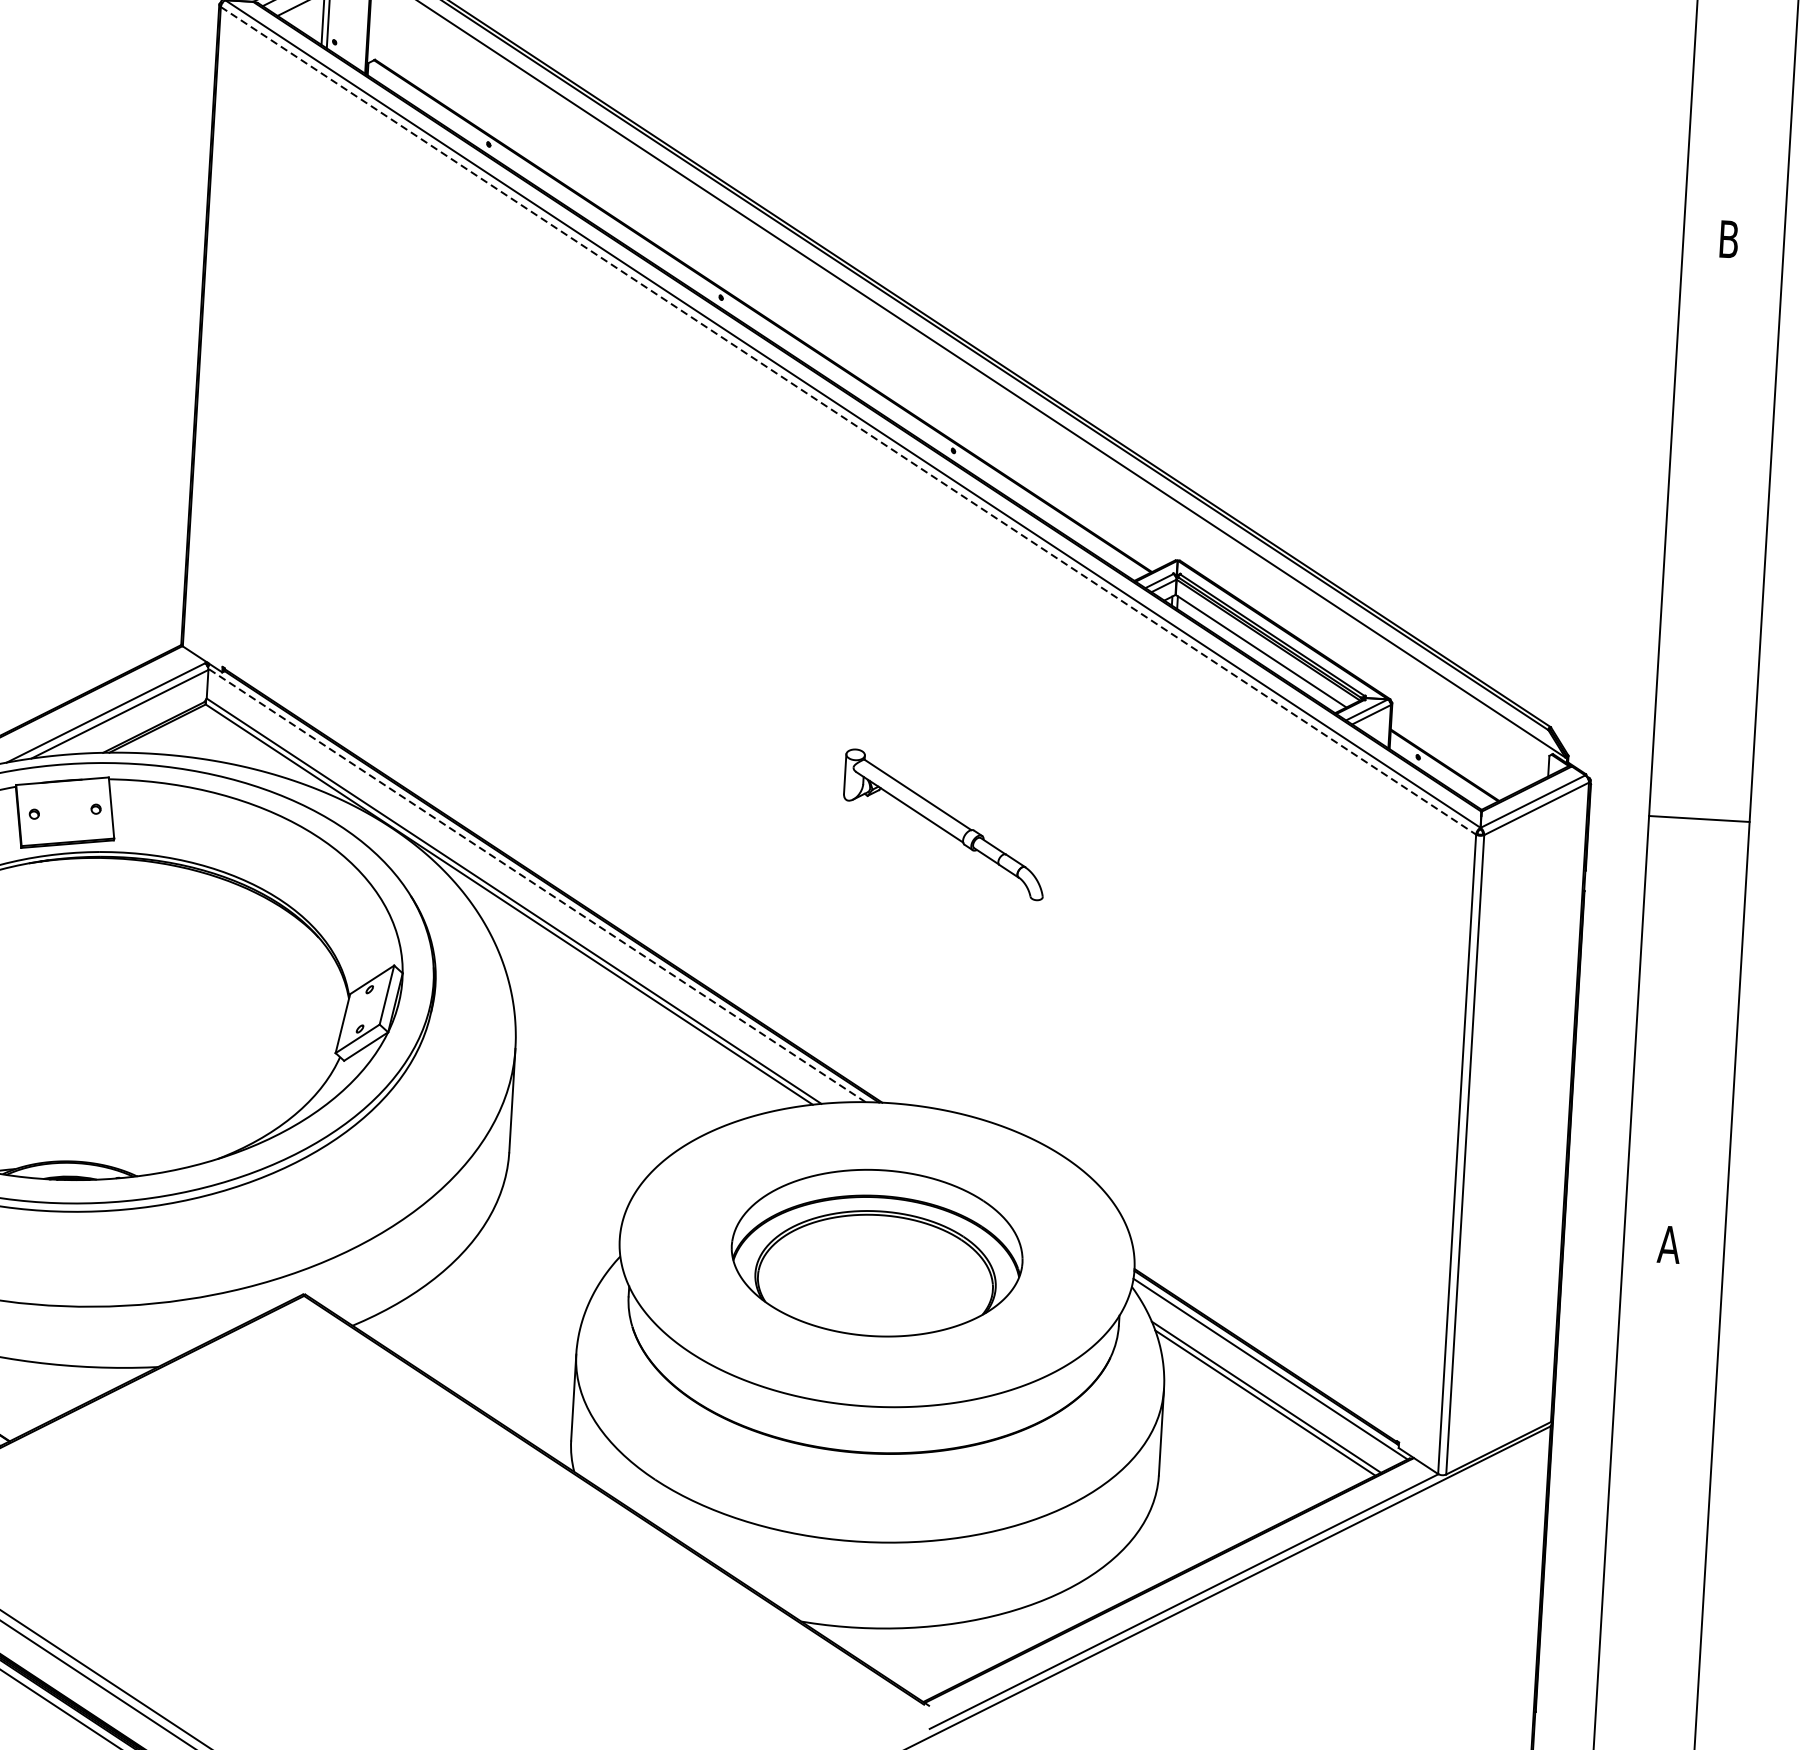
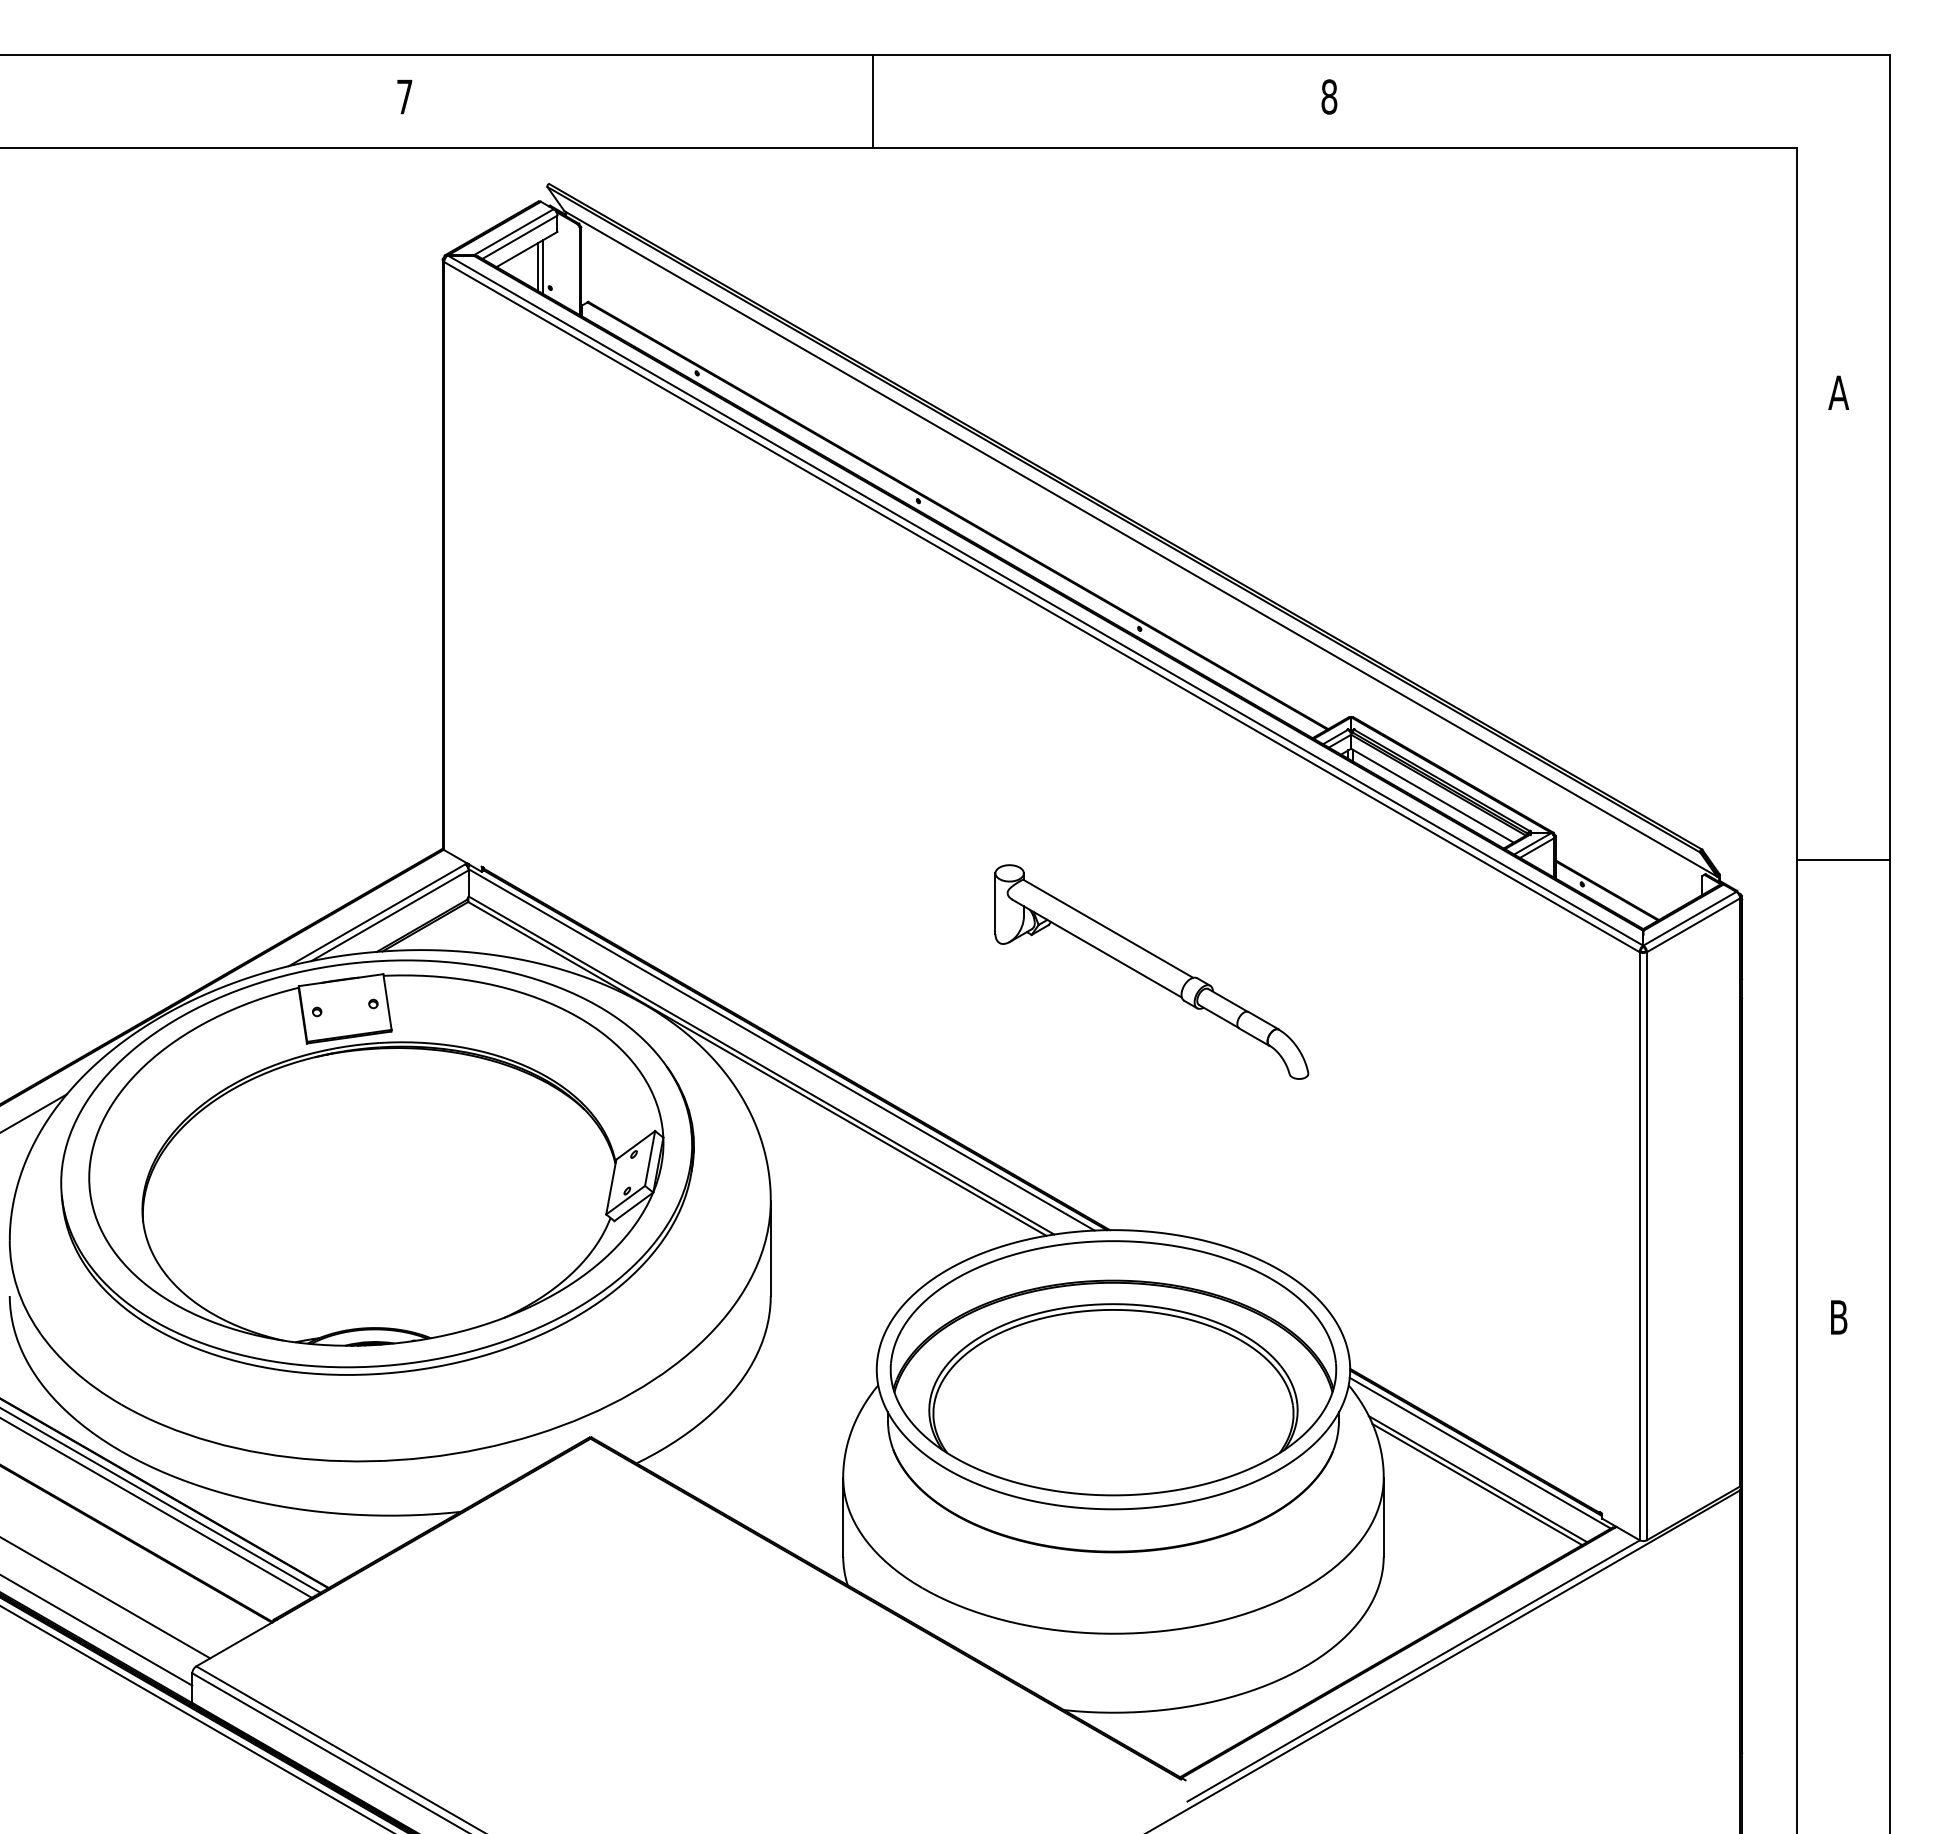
text: (1728, 238) -> (1838, 392), B -> A
line: (849, 421) -> (1042, 607), dashed -> solid
line: (1699, 818) -> (1843, 859), moved
part: (944, 824) -> (1151, 971), size x1.67
line: (536, 885) -> (781, 1049), dashed -> solid
text: (1668, 1244) -> (1838, 1317), A -> B
part: (877, 1253) -> (1113, 1368), size x1.67

